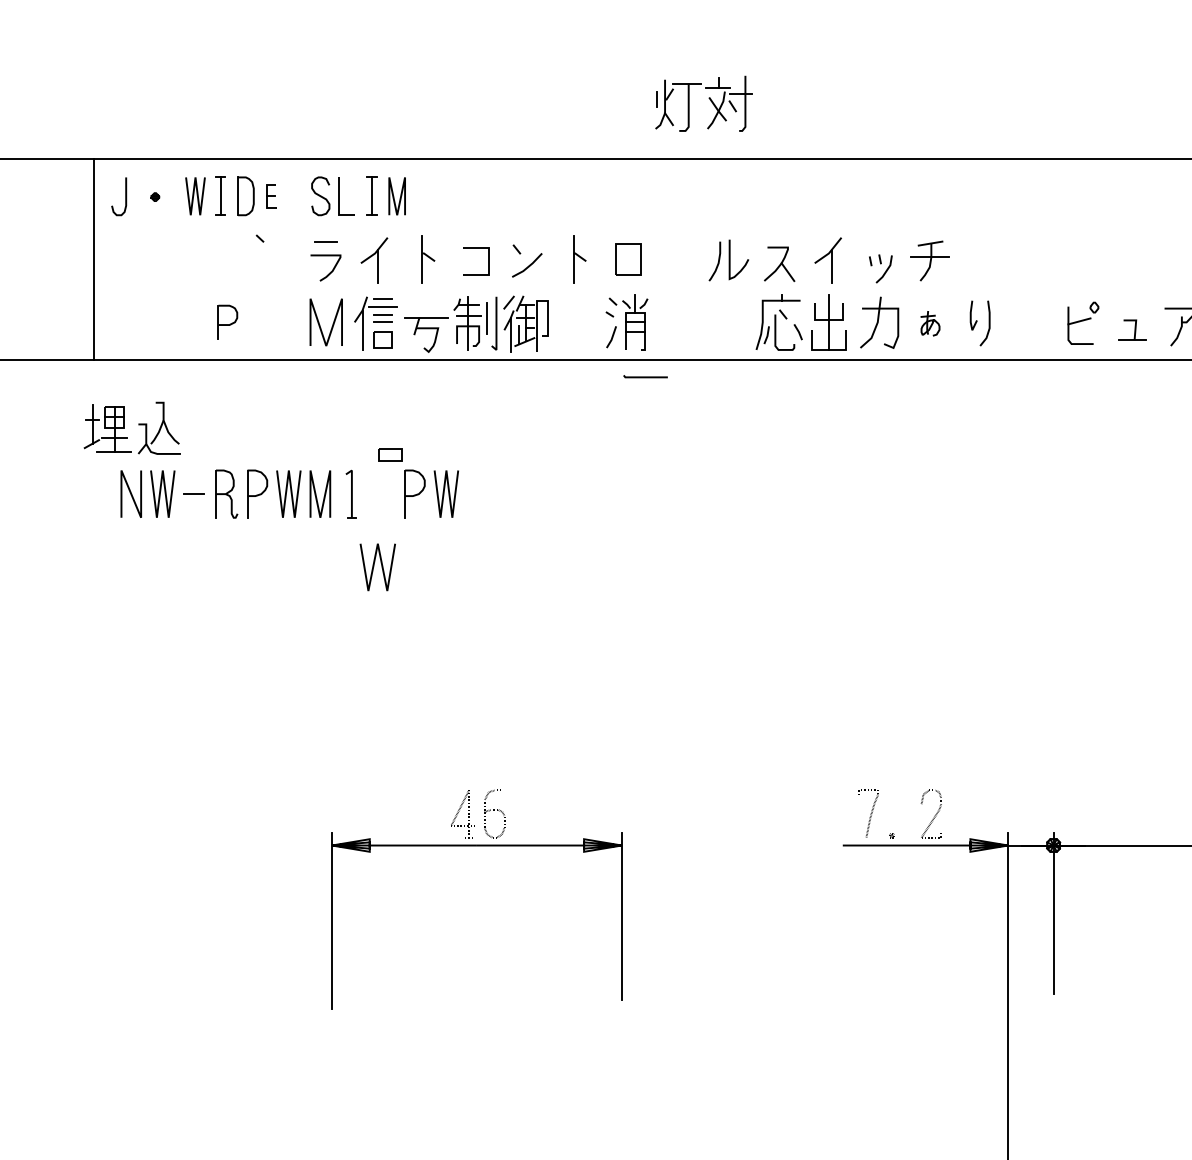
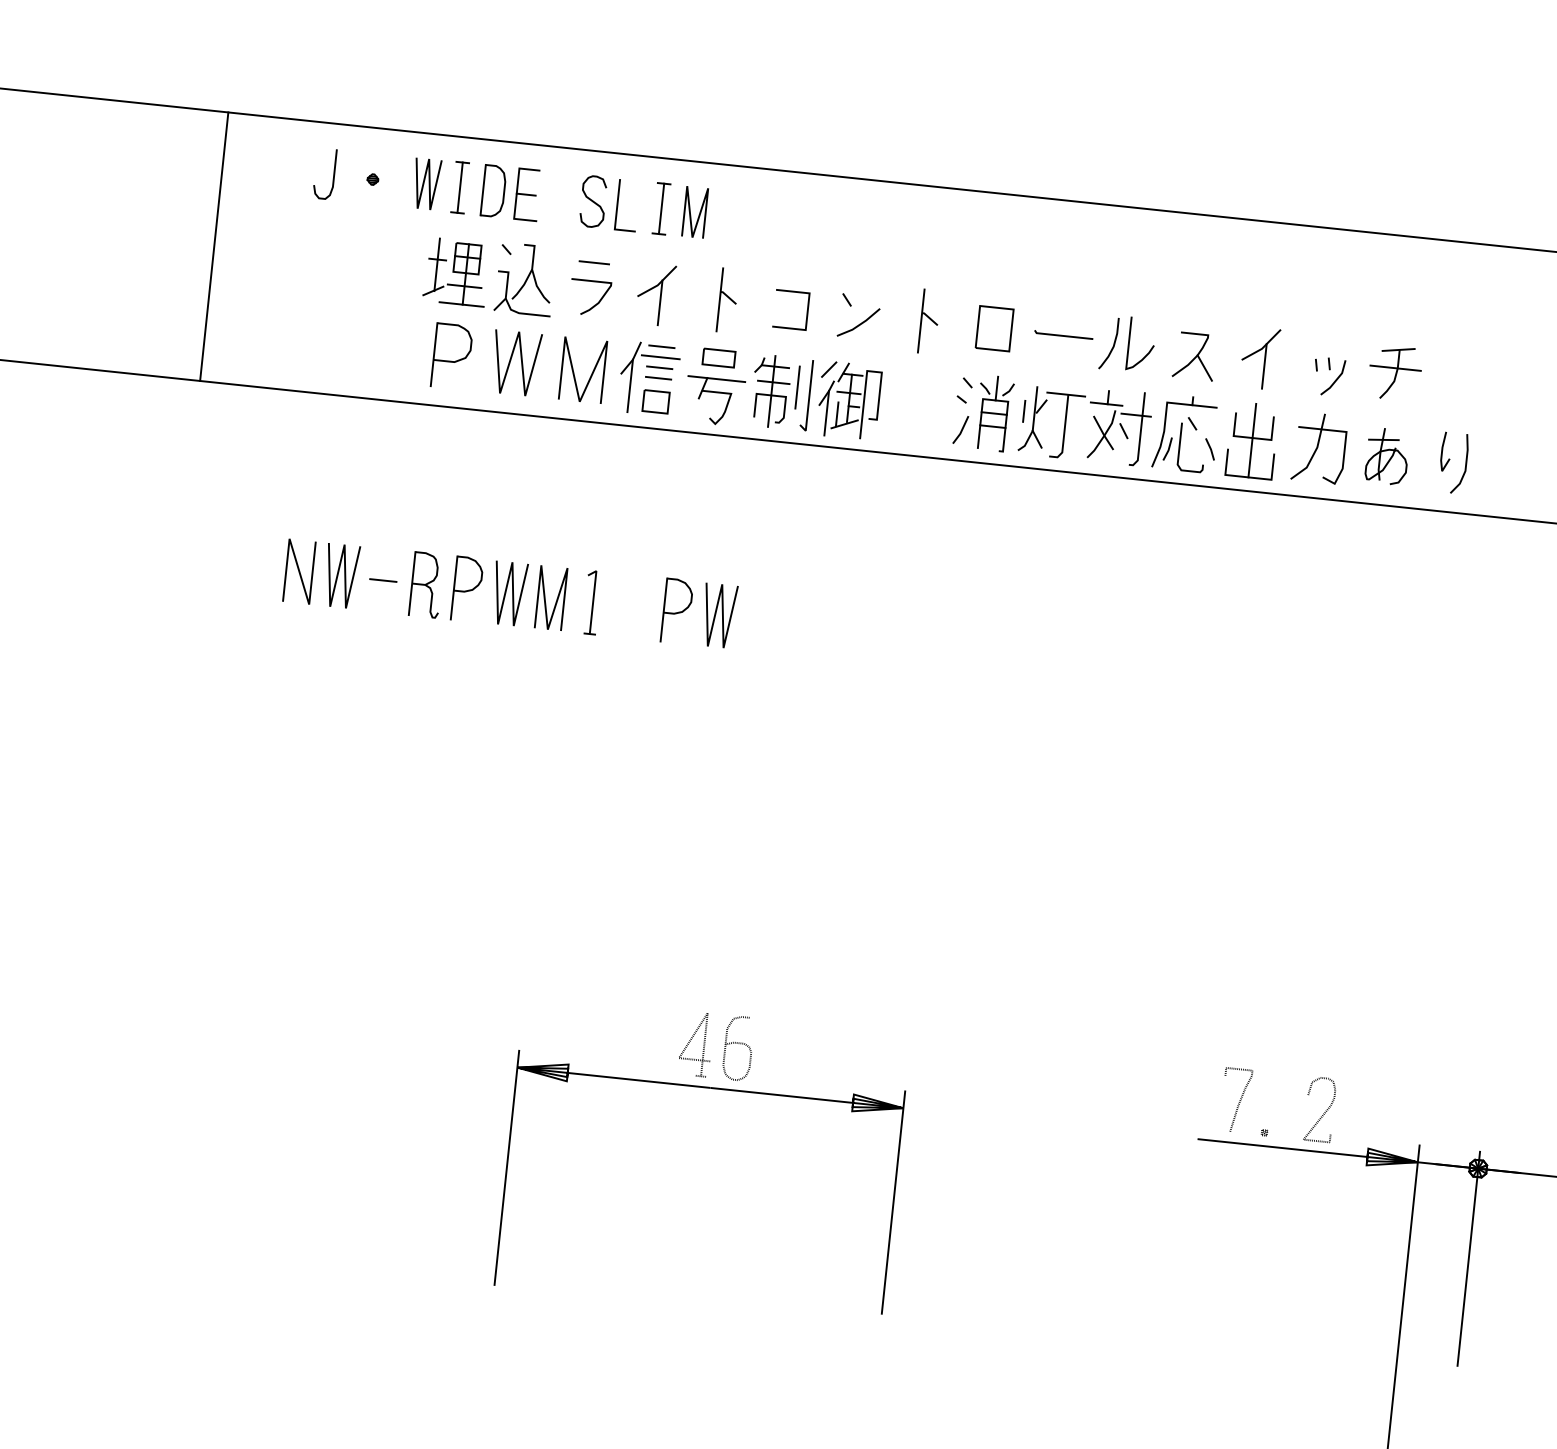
part: (708, 98) -> (1092, 417), moved
part: (271, 195) -> (527, 193), size x1.67
line: (93, 259) -> (213, 246), moved
part: (227, 321) -> (451, 355), size x1.43
part: (930, 323) -> (1387, 456), size x1.67
line: (645, 376) -> (1063, 334), moved
part: (124, 427) -> (479, 273), moved
part: (390, 454) -> (719, 357), moved
line: (374, 566) -> (511, 361), moved

